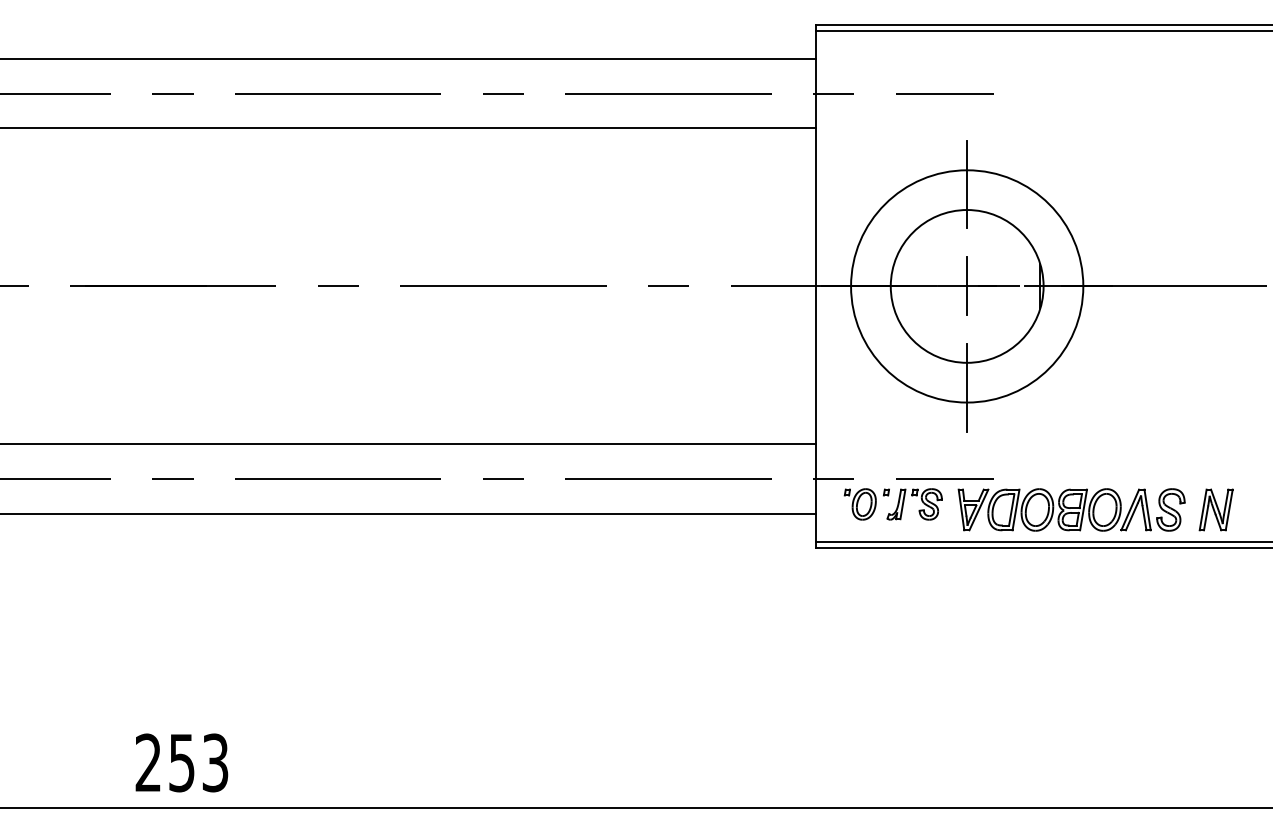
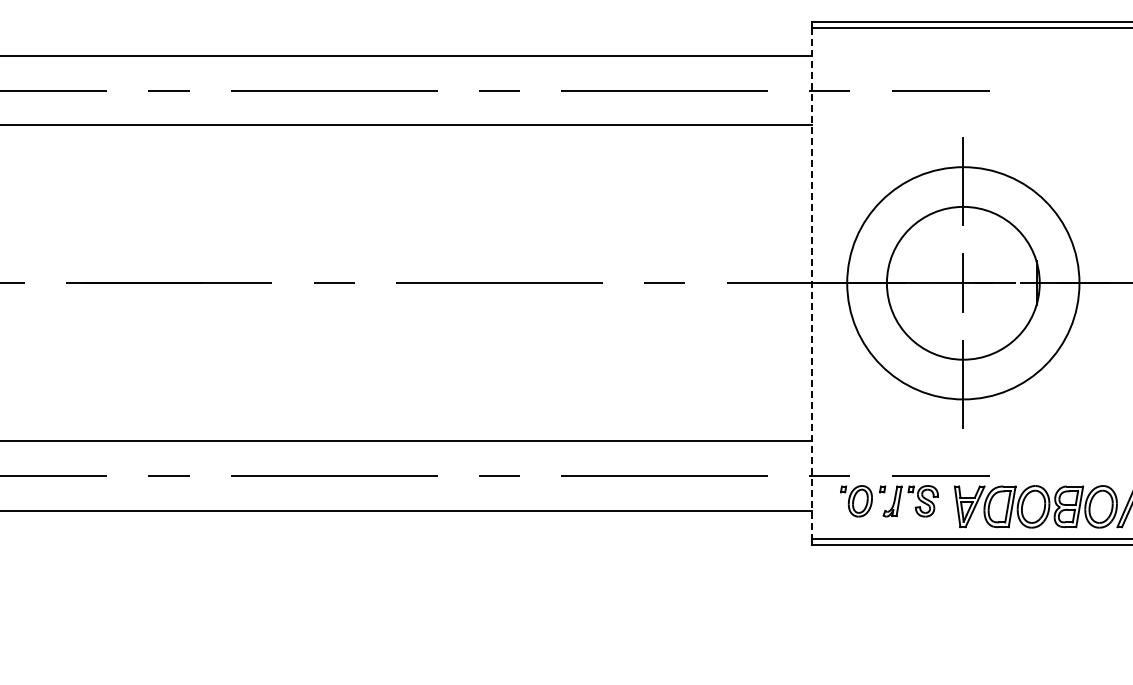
line: (816, 286) -> (812, 283), solid -> dashed

